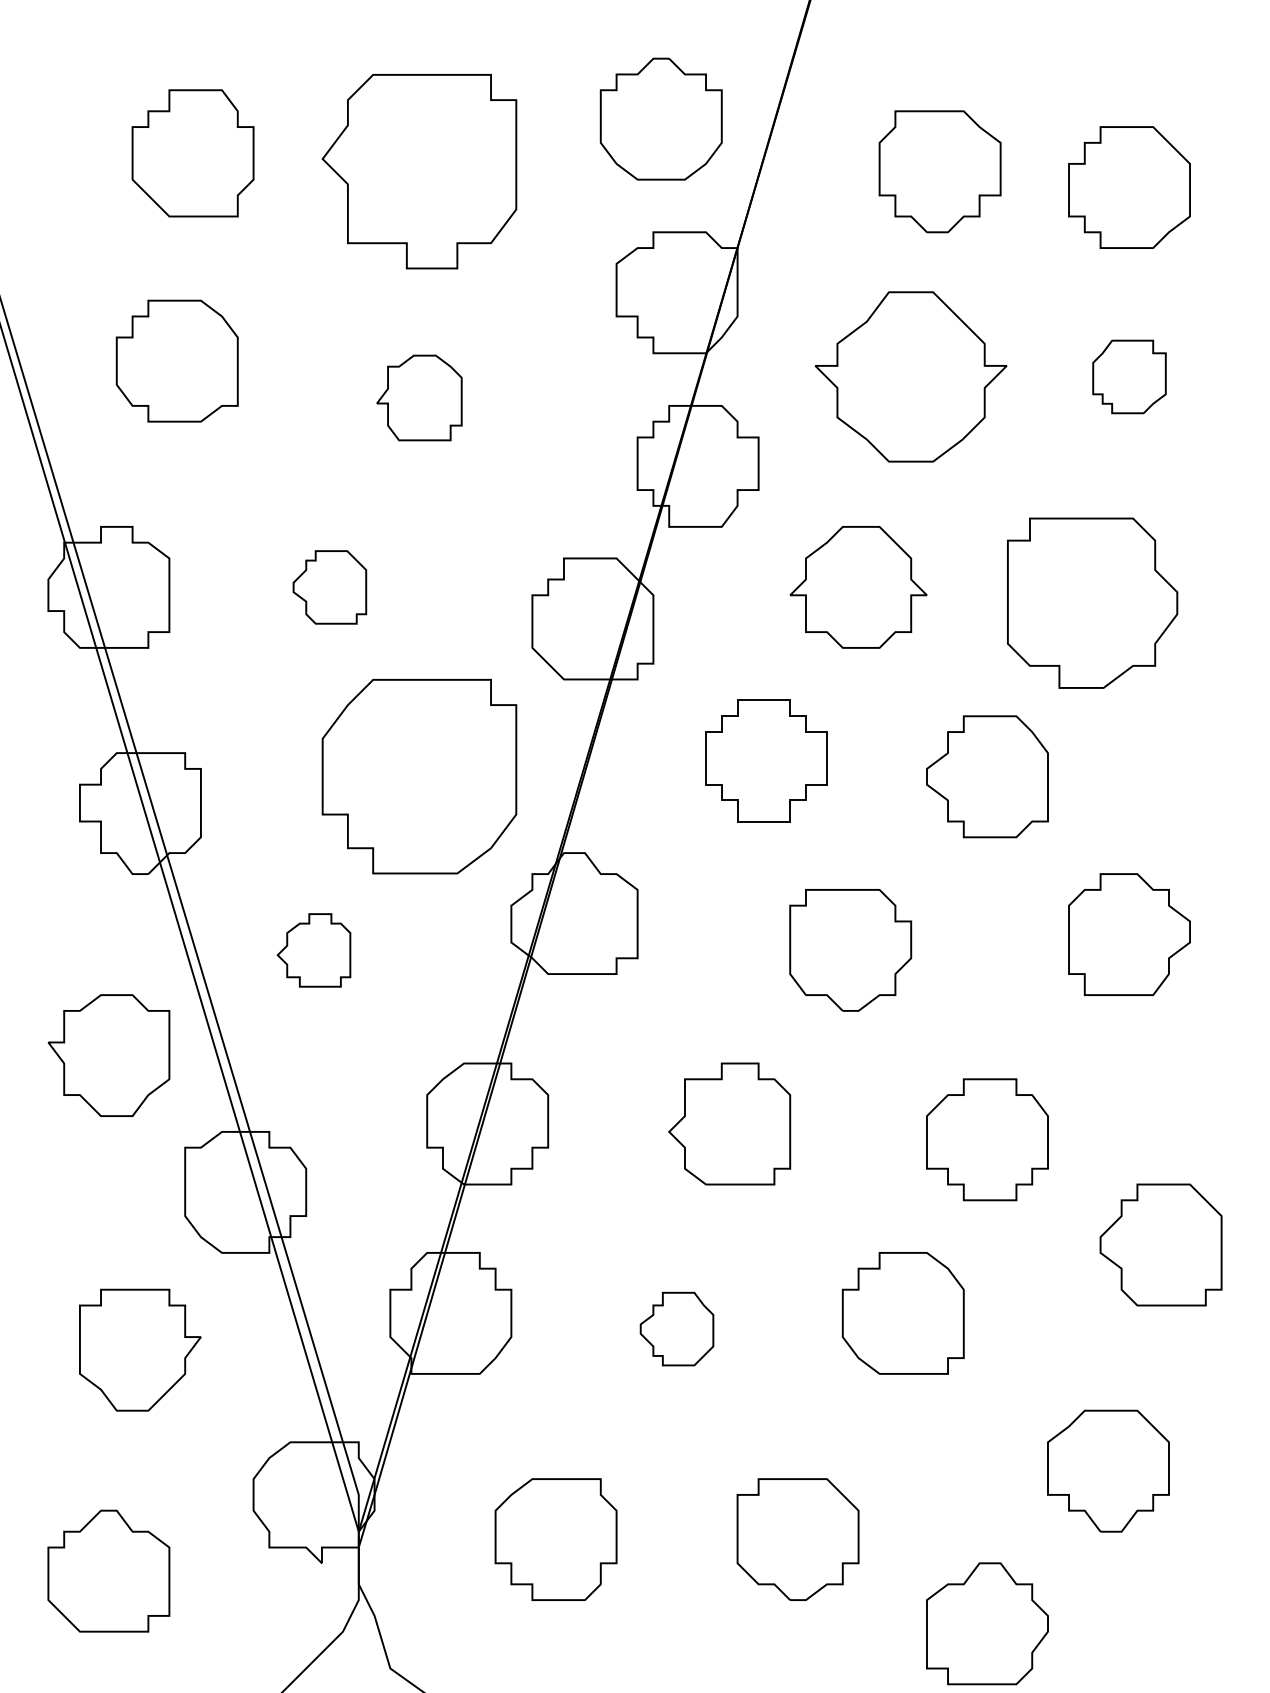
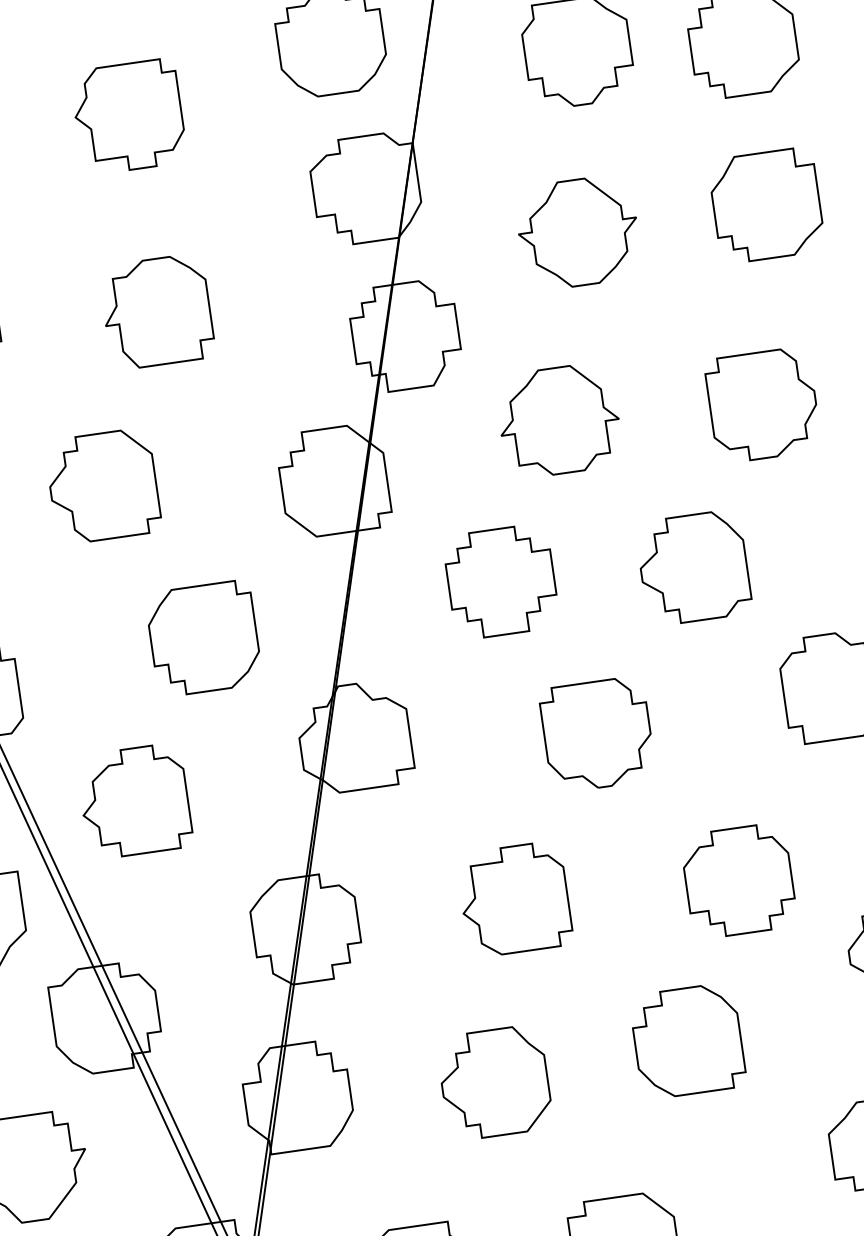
part: (418, 171) -> (128, 116), size x0.62
part: (911, 376) -> (578, 232), size x0.71
part: (1129, 376) -> (766, 205), size x1.67
part: (419, 397) -> (157, 311), size x1.43
part: (329, 587) -> (103, 486), size x1.67
part: (1092, 602) -> (762, 404), size x0.71
part: (418, 776) -> (203, 638), size x0.62
part: (313, 950) -> (134, 801), size x1.67
part: (676, 1328) -> (494, 1082), size x1.67

